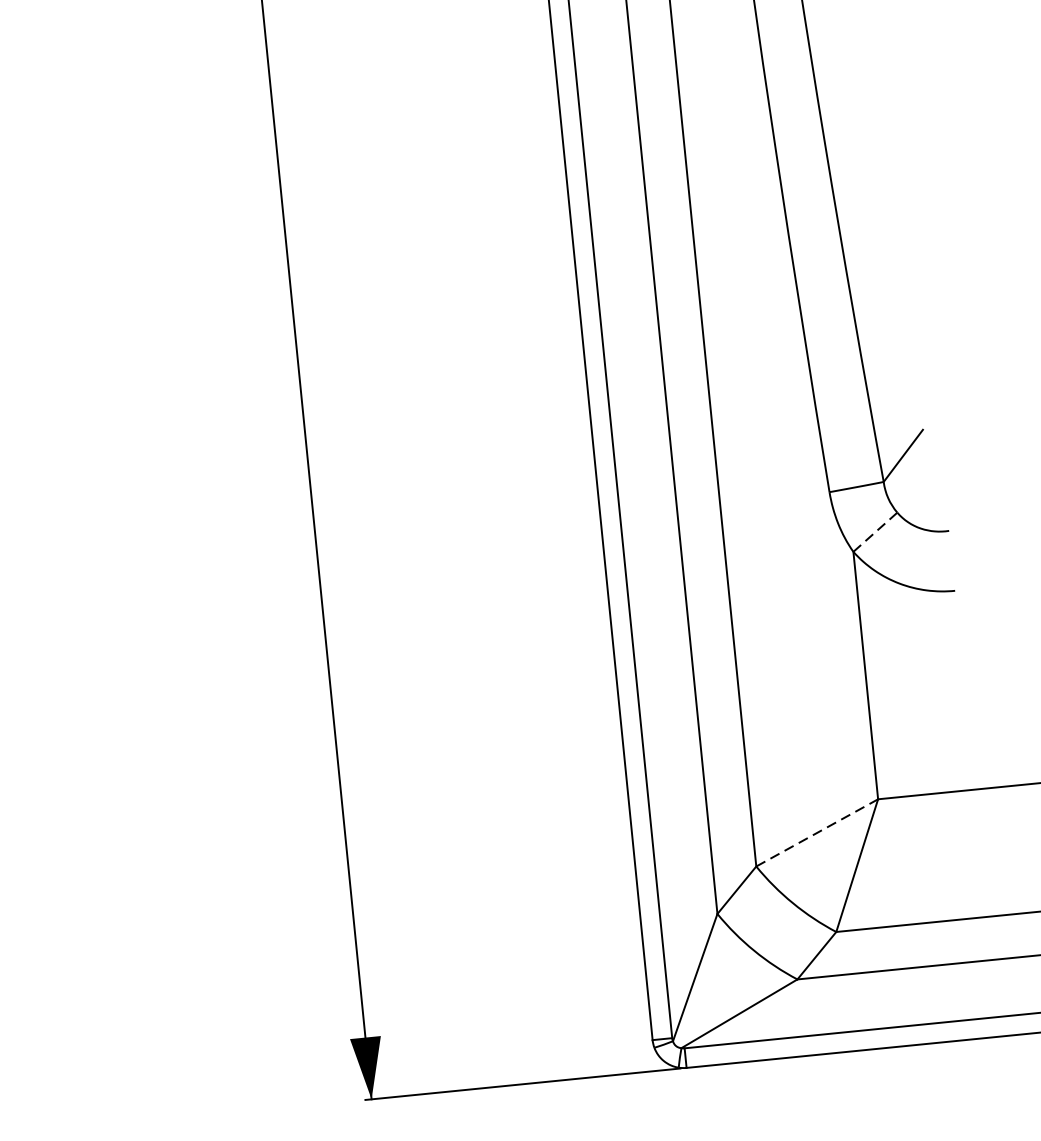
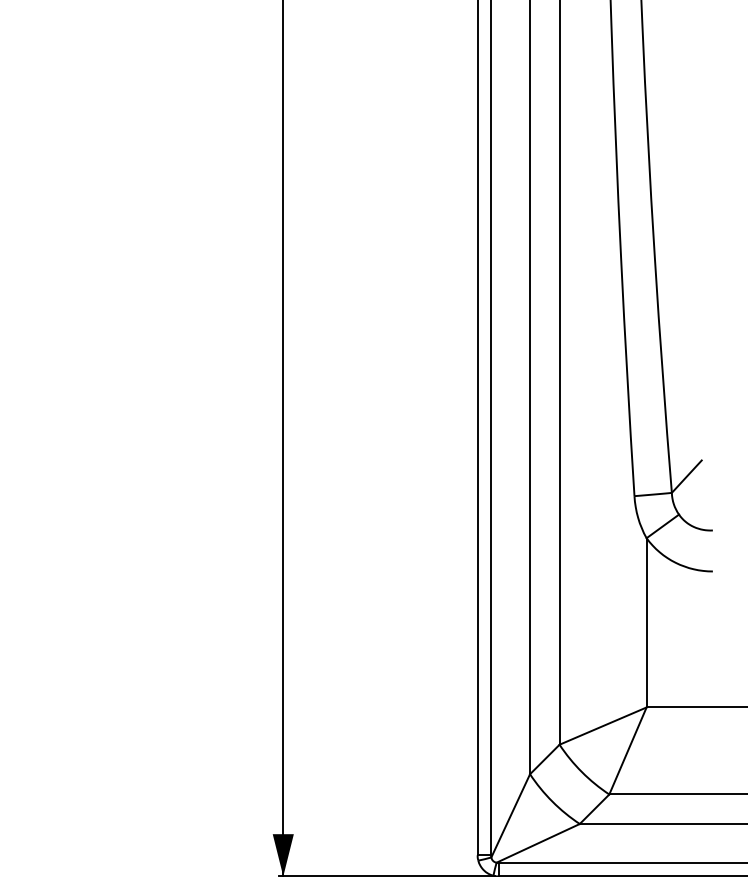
line: (876, 532) -> (663, 526), dashed -> solid
line: (817, 831) -> (603, 725), dashed -> solid

